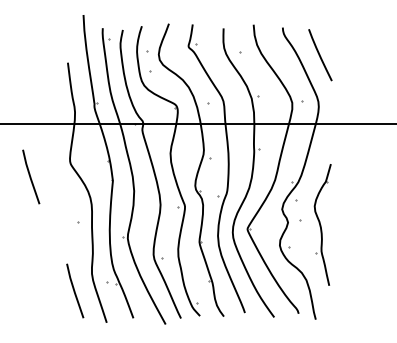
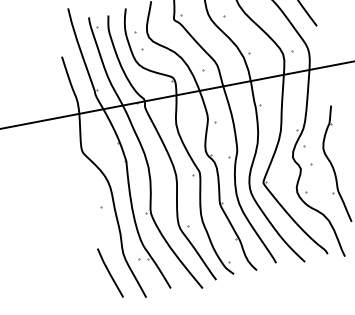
line: (31, 176) -> (47, 171), removed

